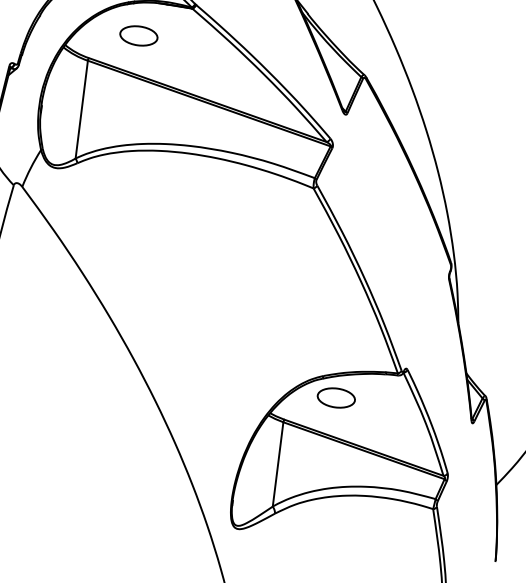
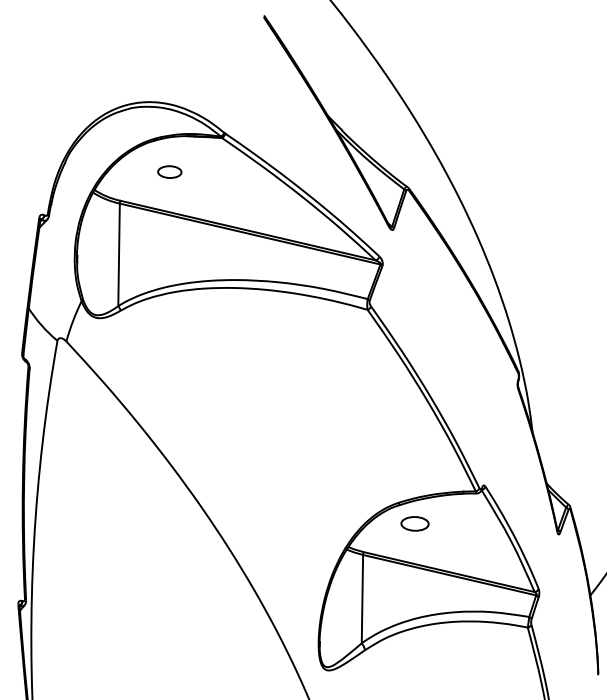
part: (138, 35) -> (169, 171), size x0.6
part: (335, 397) -> (414, 523), size x0.7

